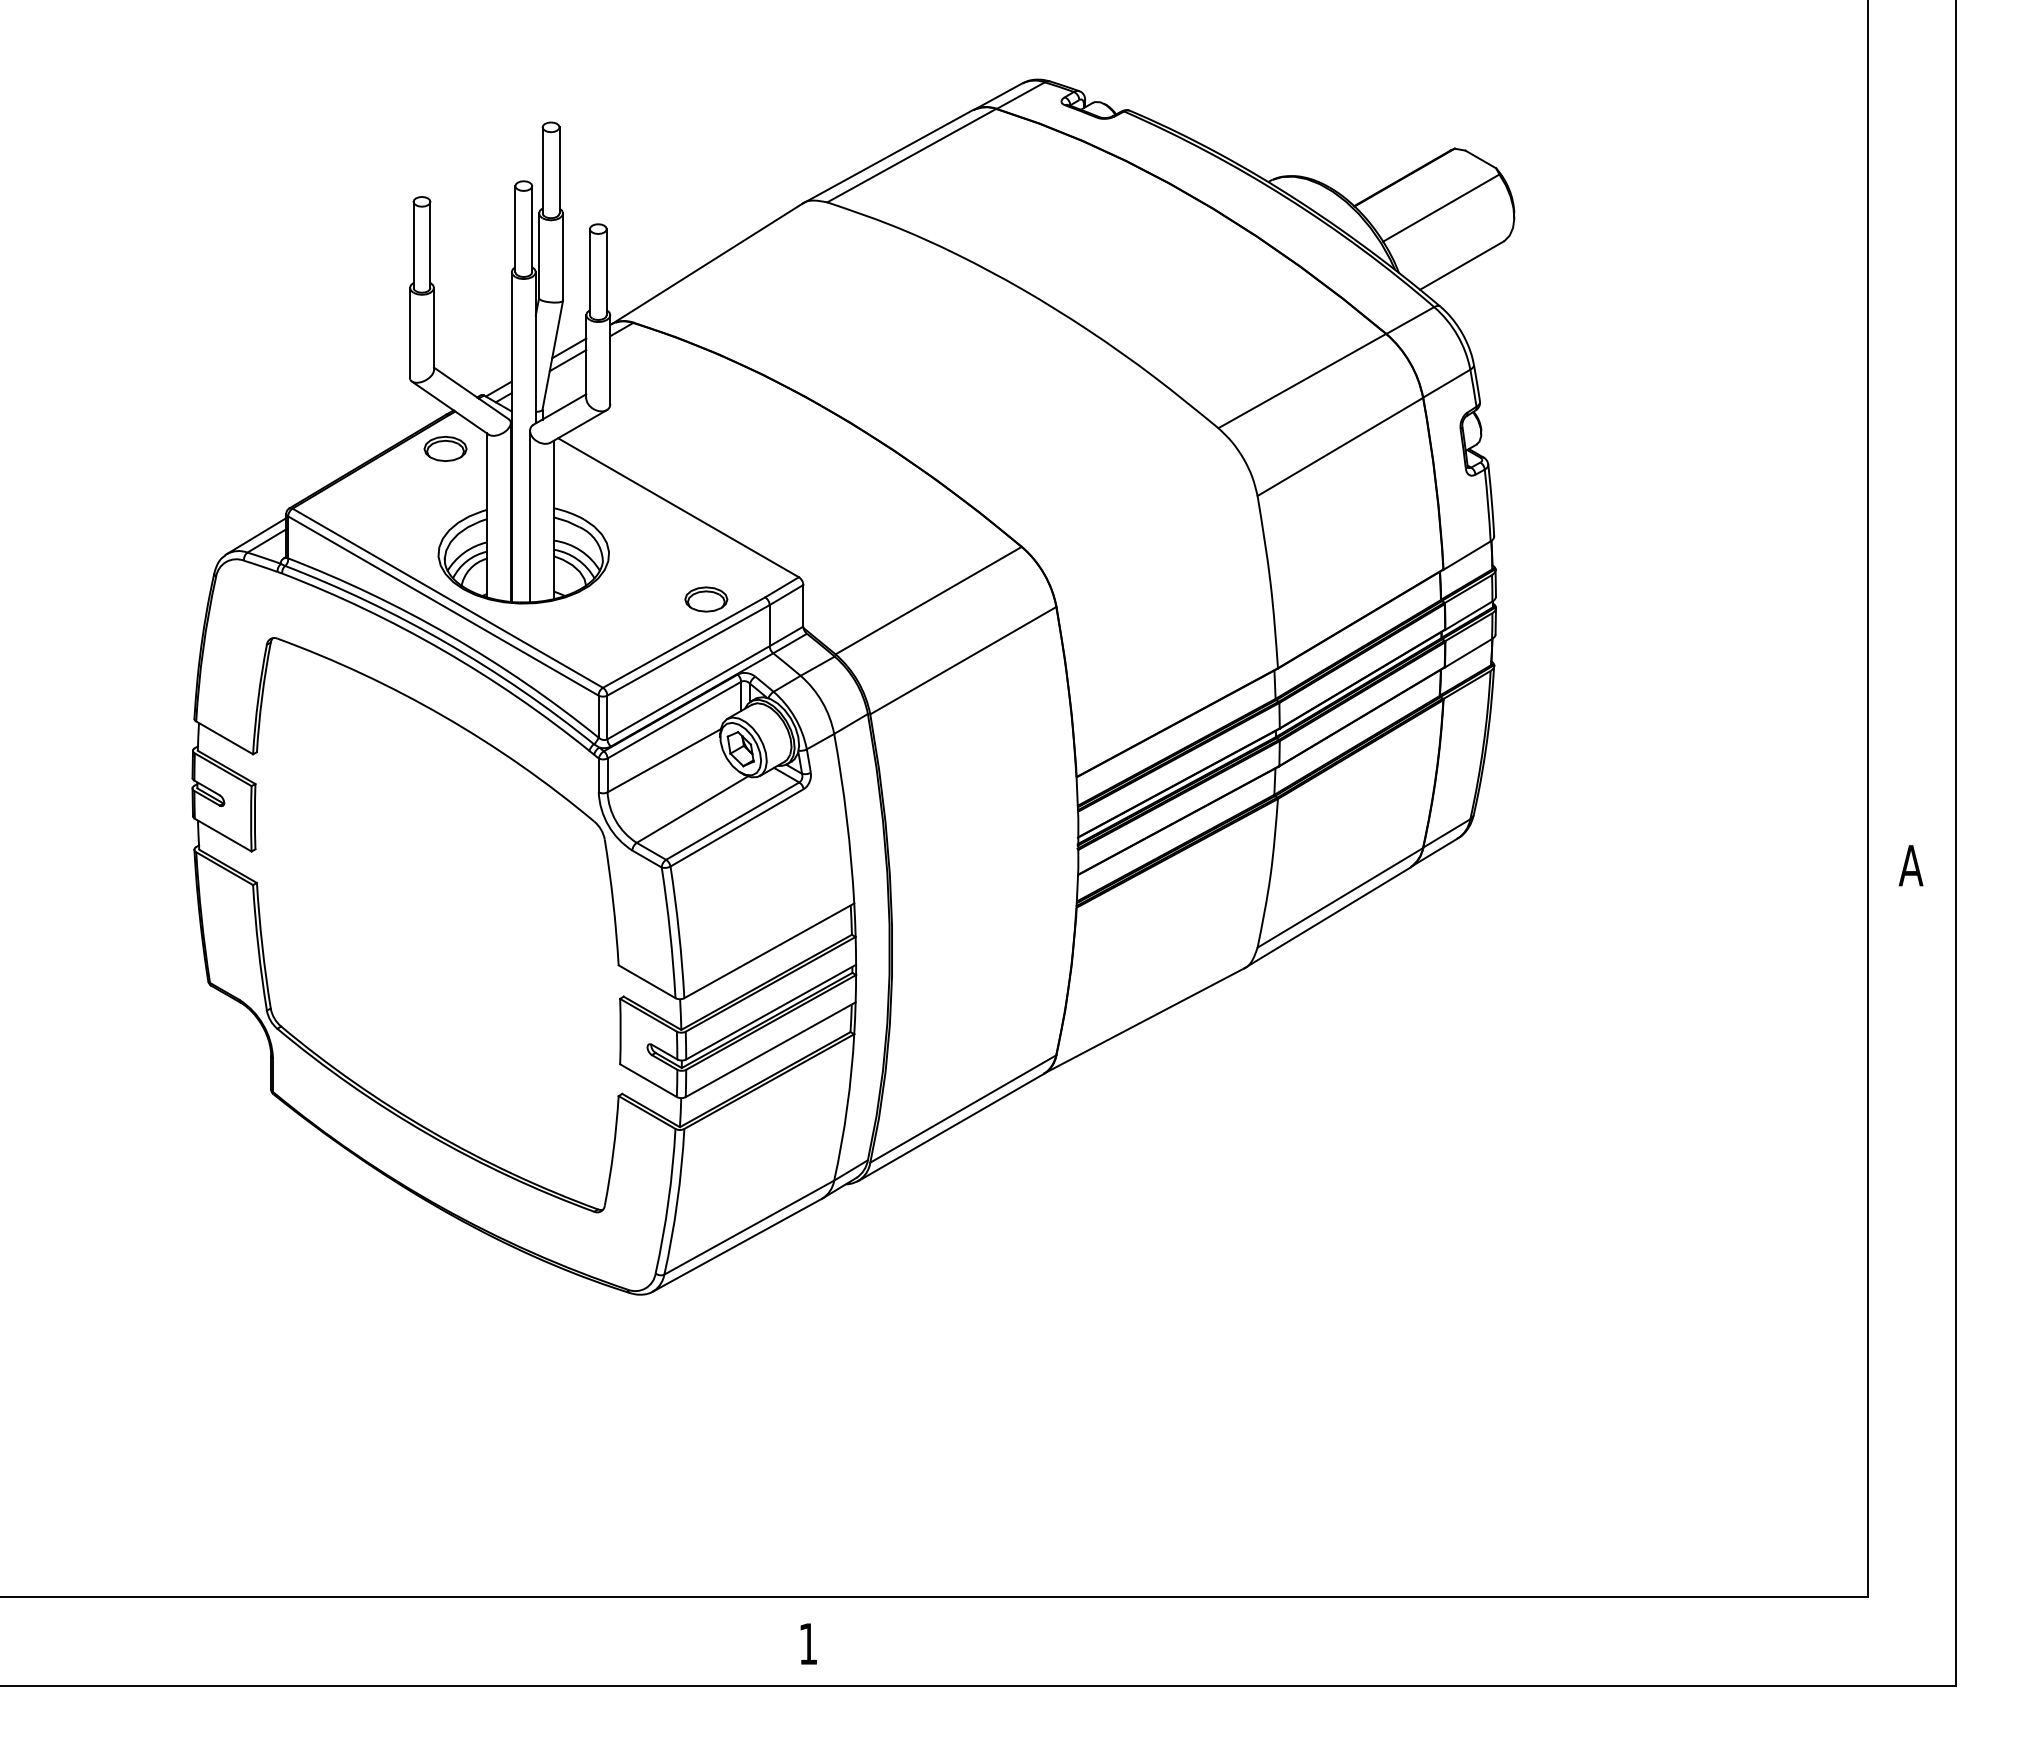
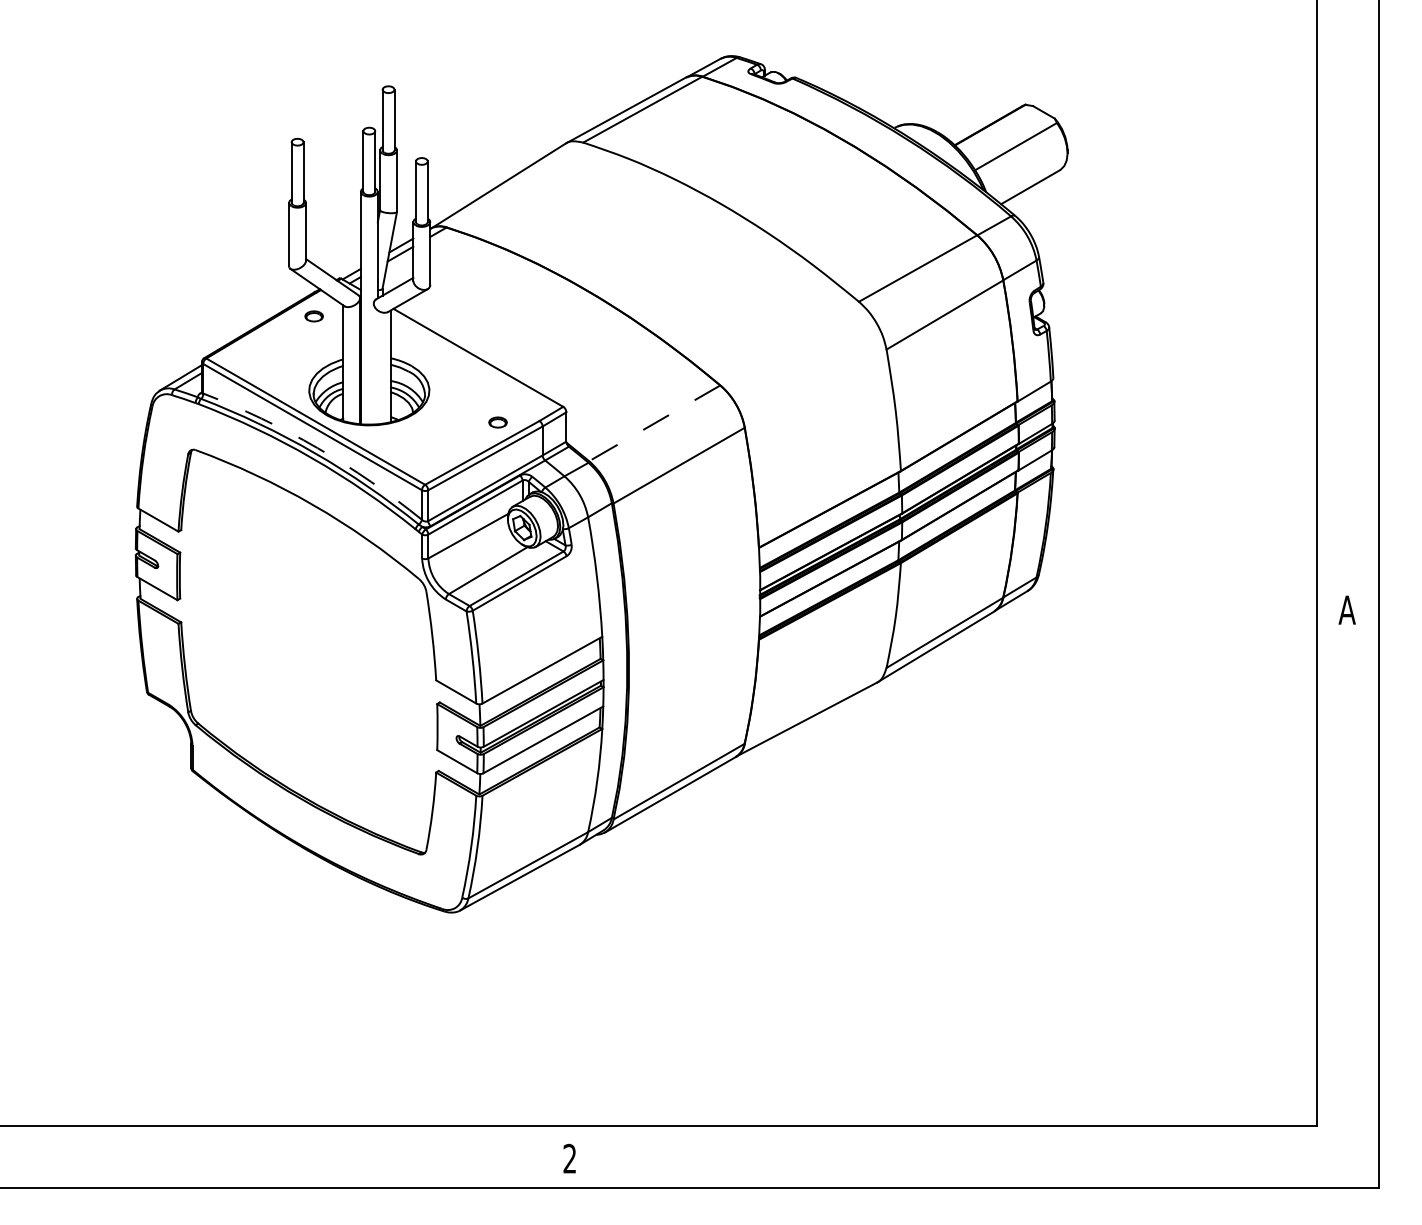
part: (445, 448) -> (314, 316), size x0.6
line: (530, 516) -> (374, 364), removed
part: (706, 599) -> (498, 422), size x0.6
line: (928, 600) -> (654, 423), solid -> dashed
arc: (450, 635) -> (317, 447), solid -> dashed
text: (807, 1643) -> (569, 1158), 1 -> 2

